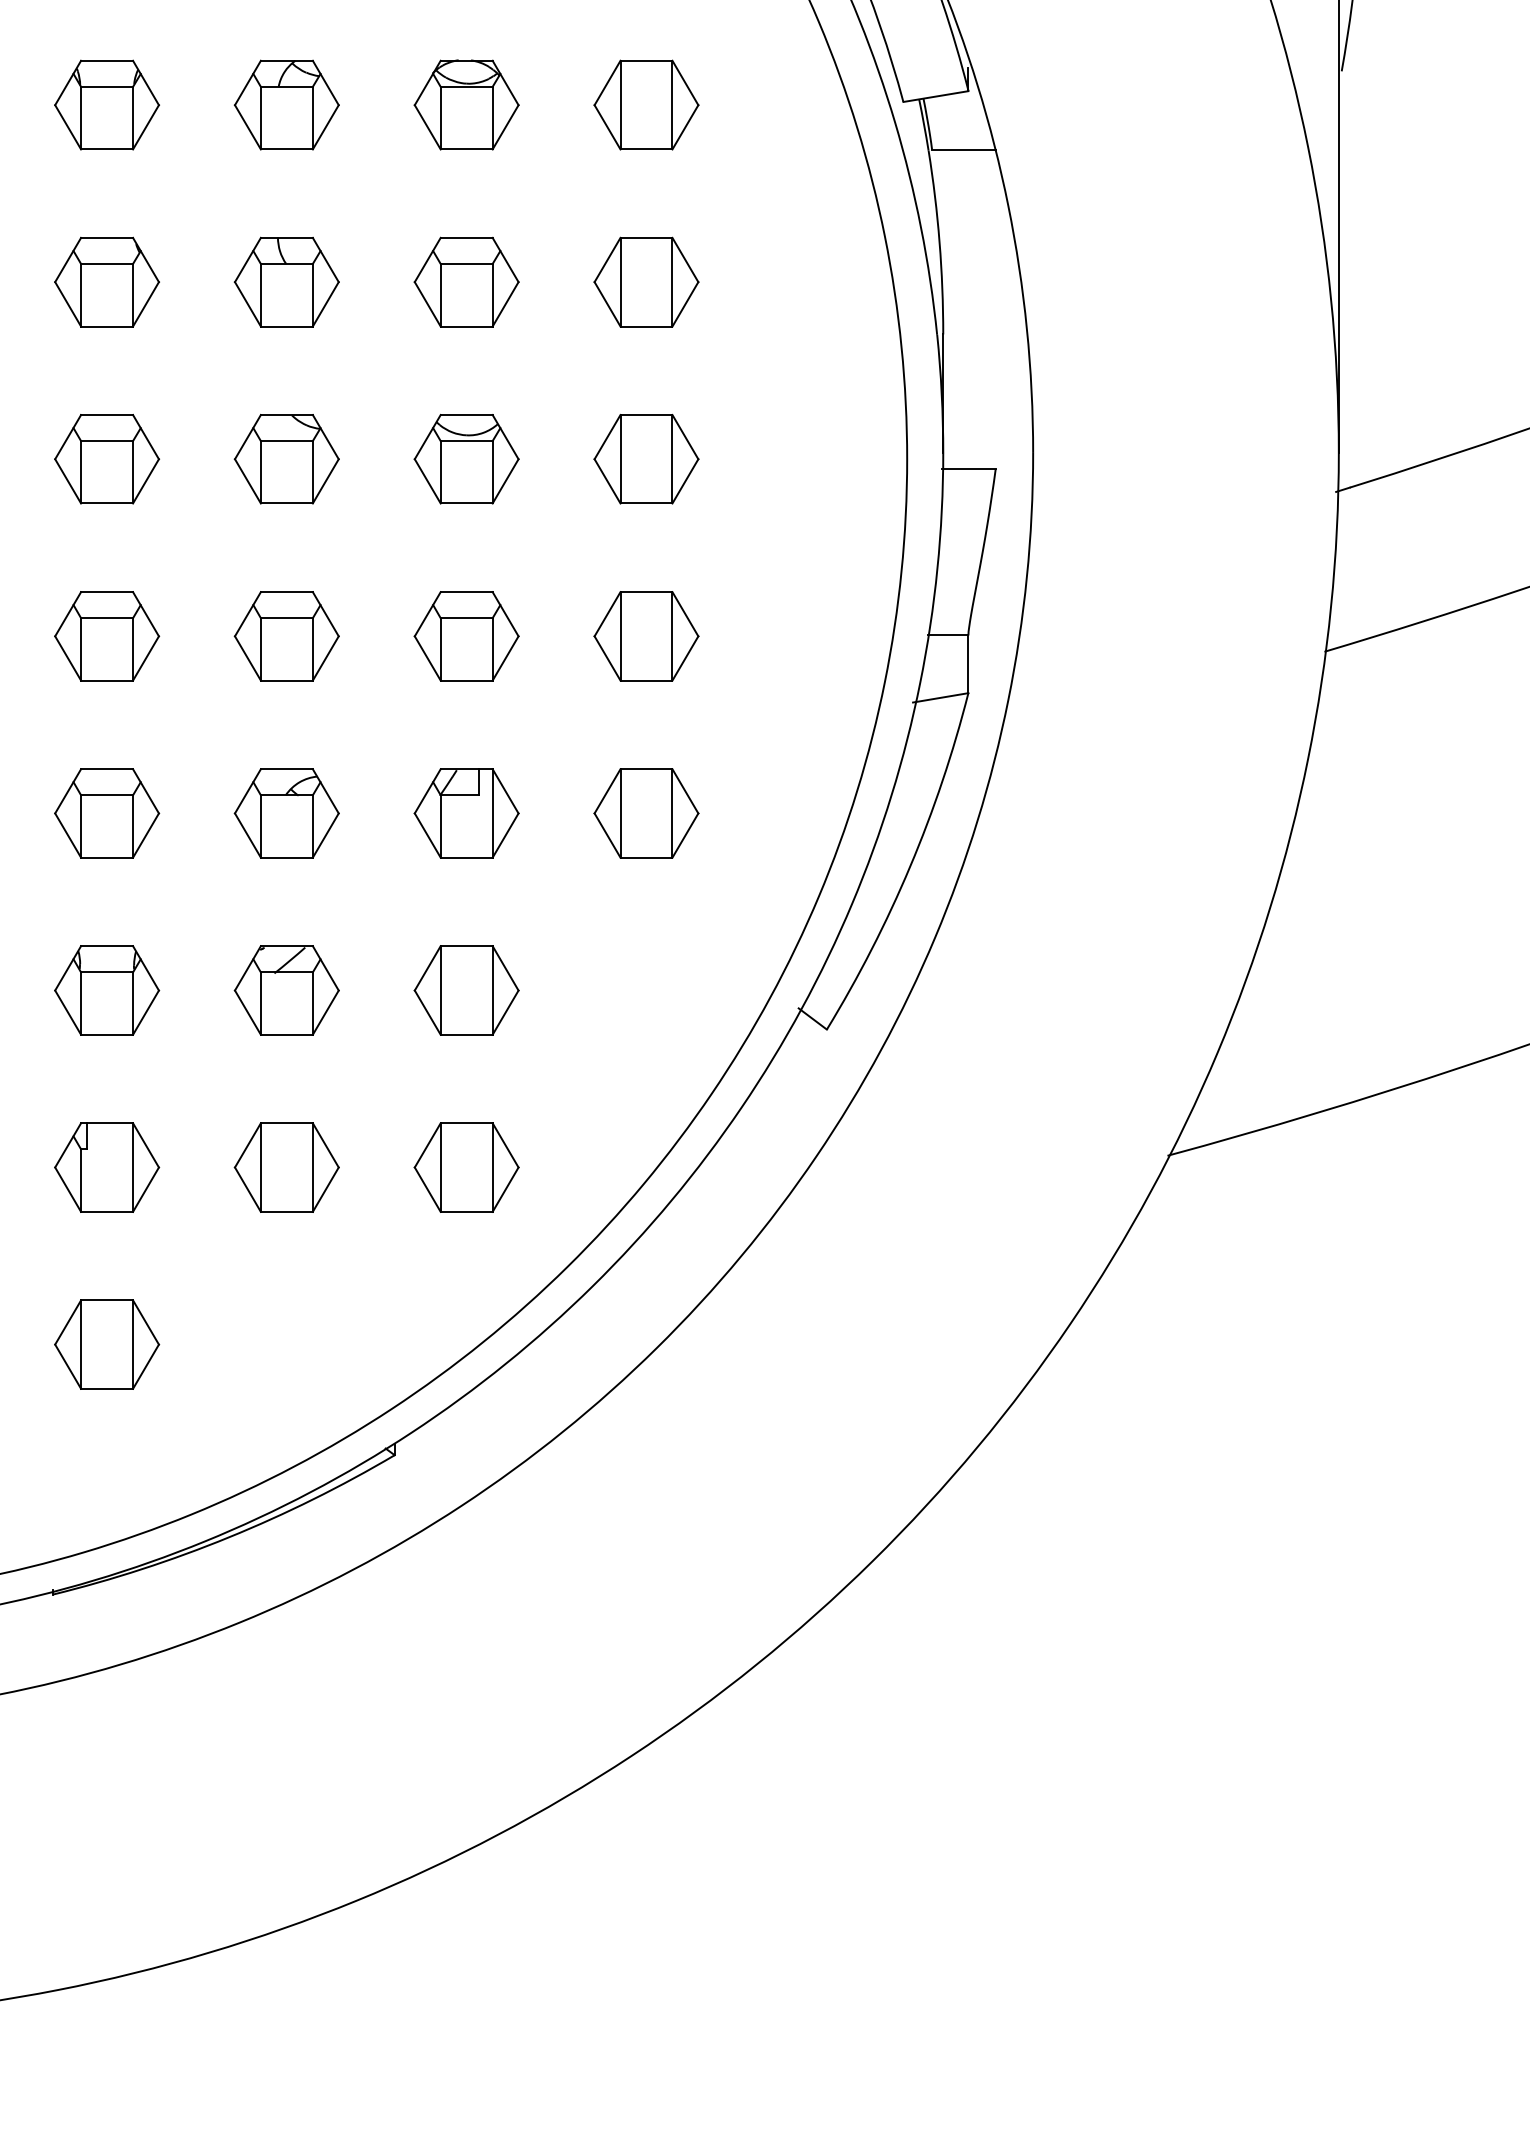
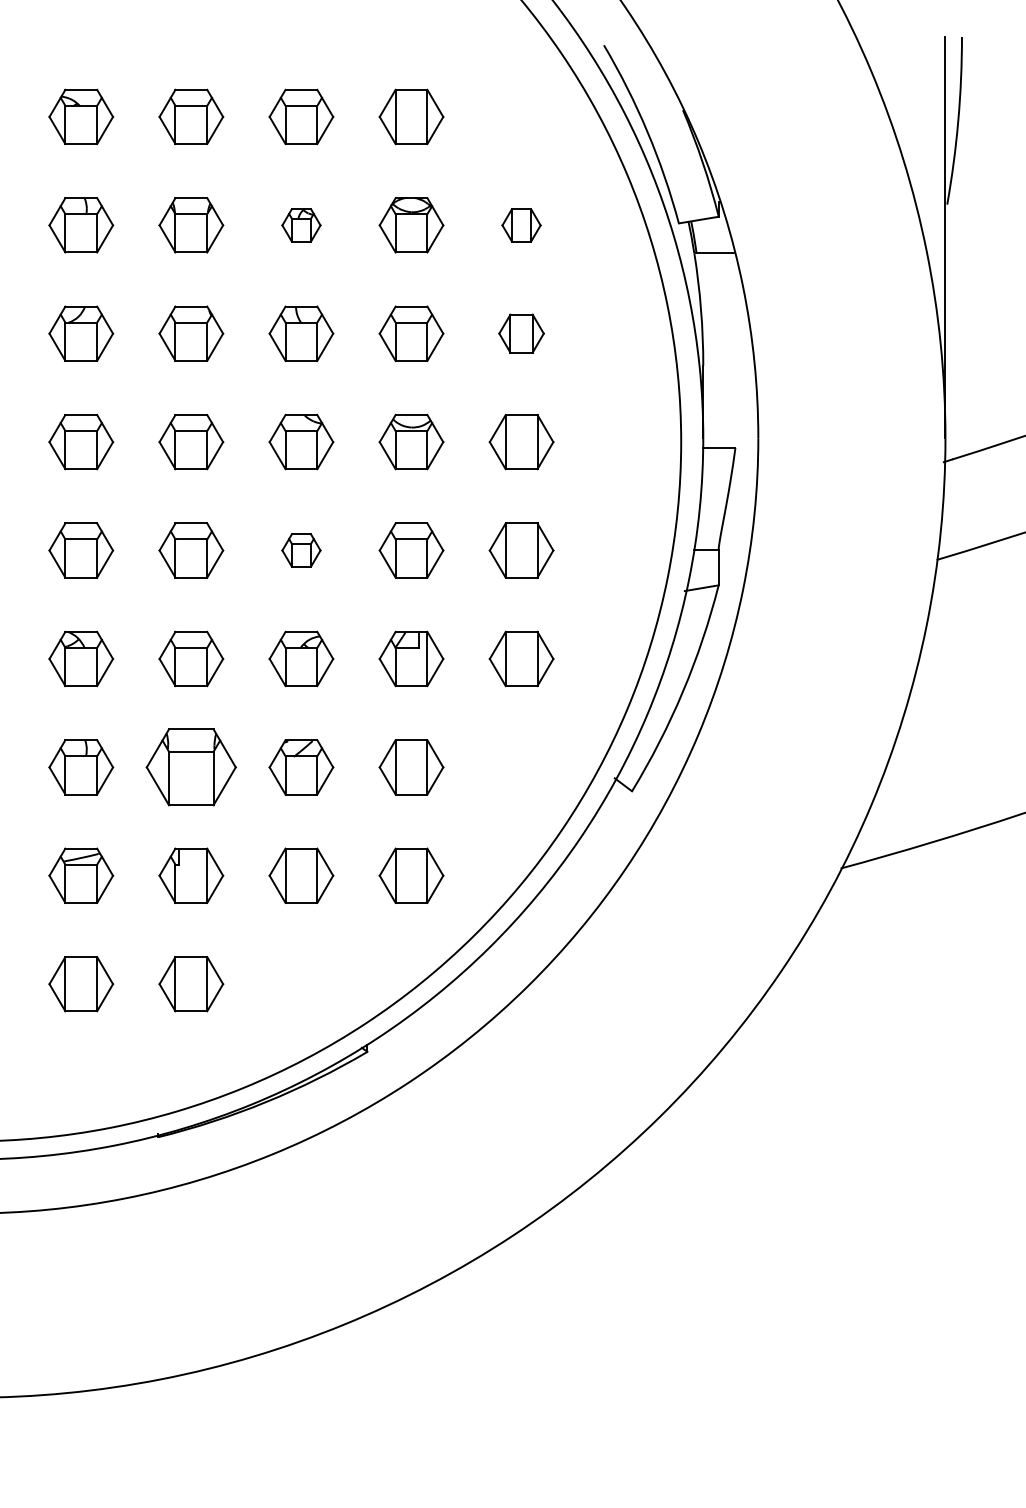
part: (286, 105) -> (301, 225), size x0.6
part: (646, 105) -> (521, 225), size x0.6
part: (646, 281) -> (521, 333), size x0.7
part: (286, 636) -> (301, 550), size x0.6
part: (107, 990) -> (191, 767), size x1.4

